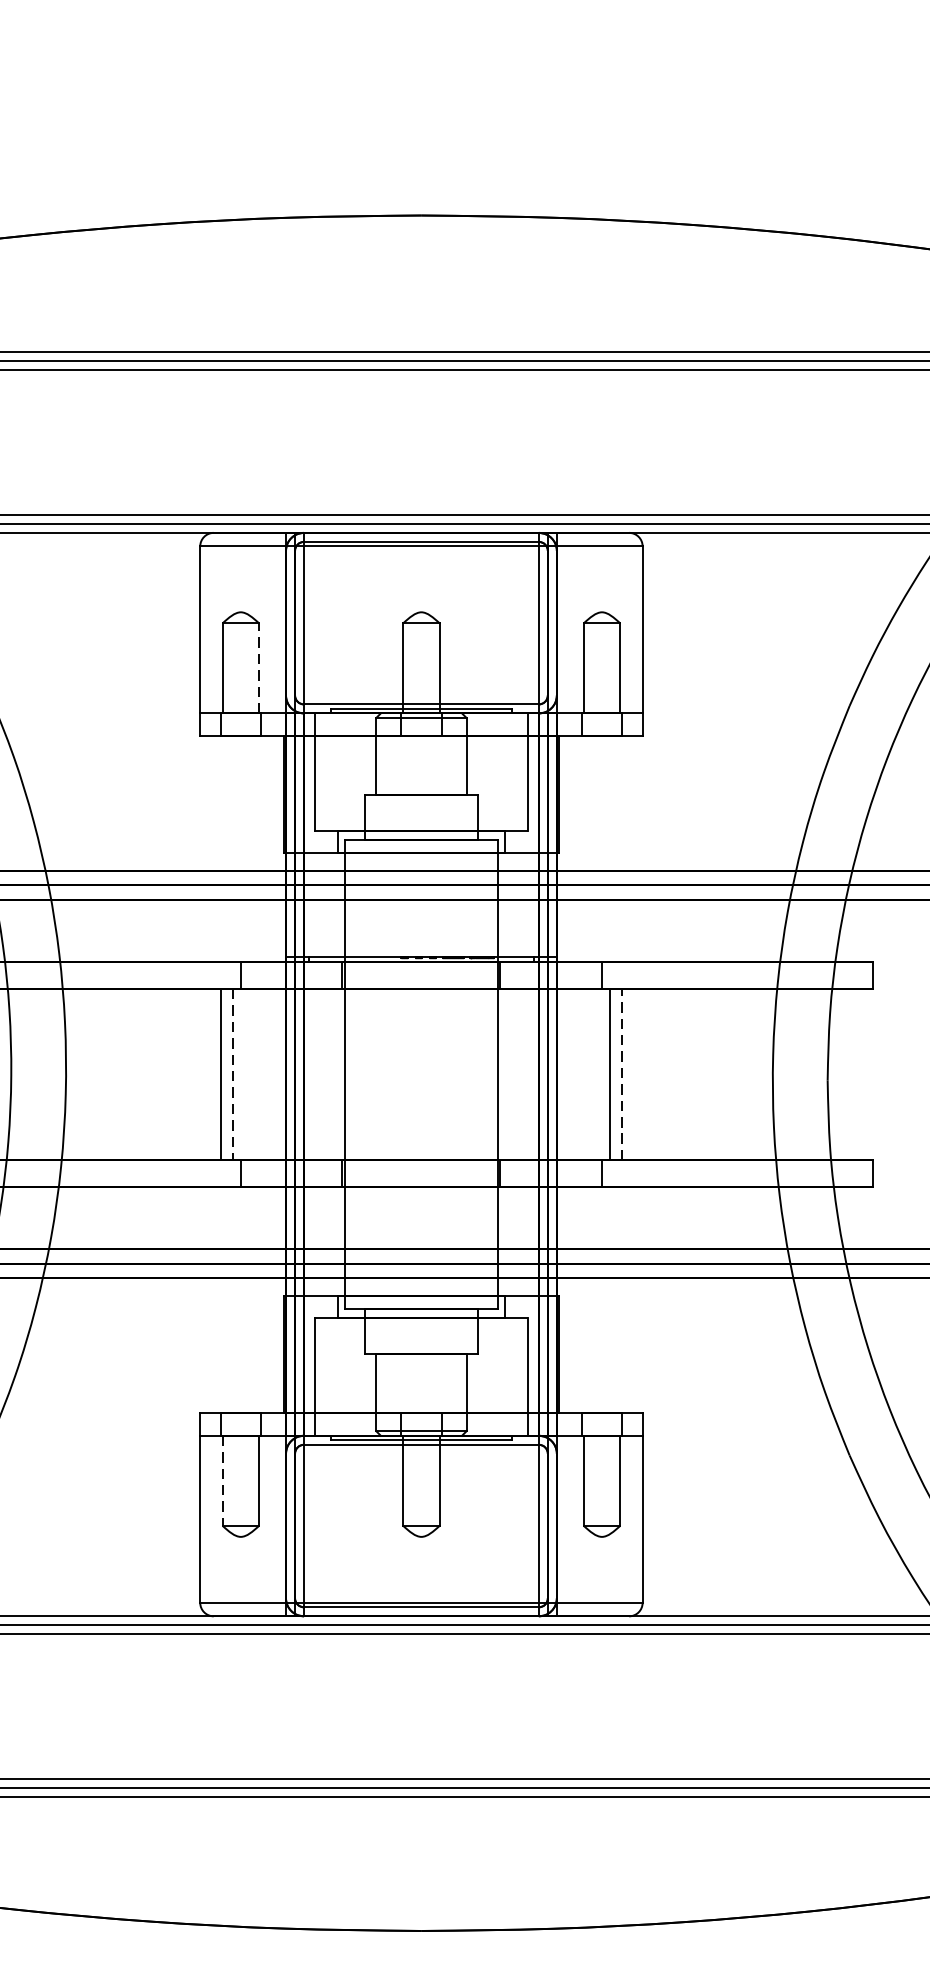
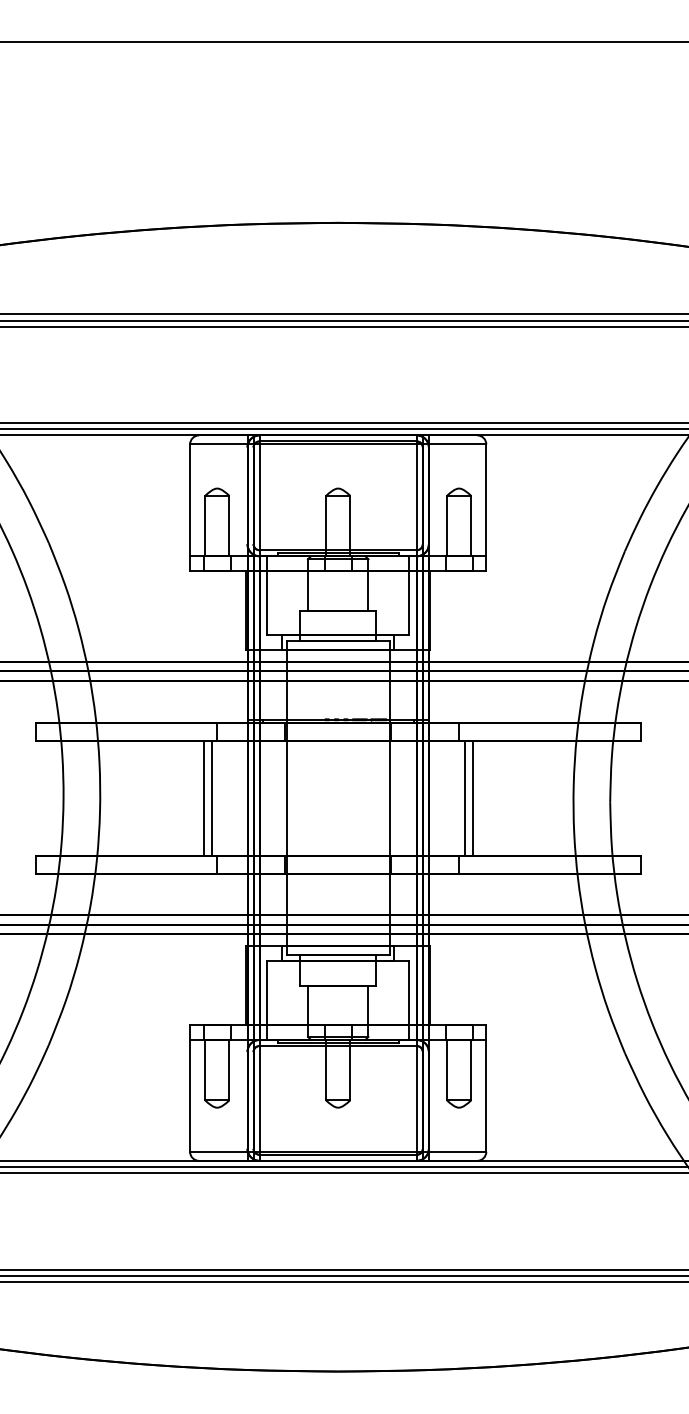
line: (259, 667) -> (229, 525), dashed -> solid
line: (622, 1073) -> (472, 797), dashed -> solid
line: (232, 1075) -> (211, 798), dashed -> solid
line: (223, 1481) -> (205, 1070), dashed -> solid

